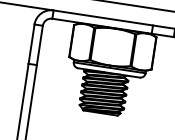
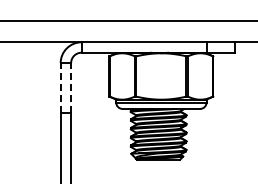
line: (31, 43) -> (60, 87), solid -> dashed
line: (40, 45) -> (71, 87), solid -> dashed

